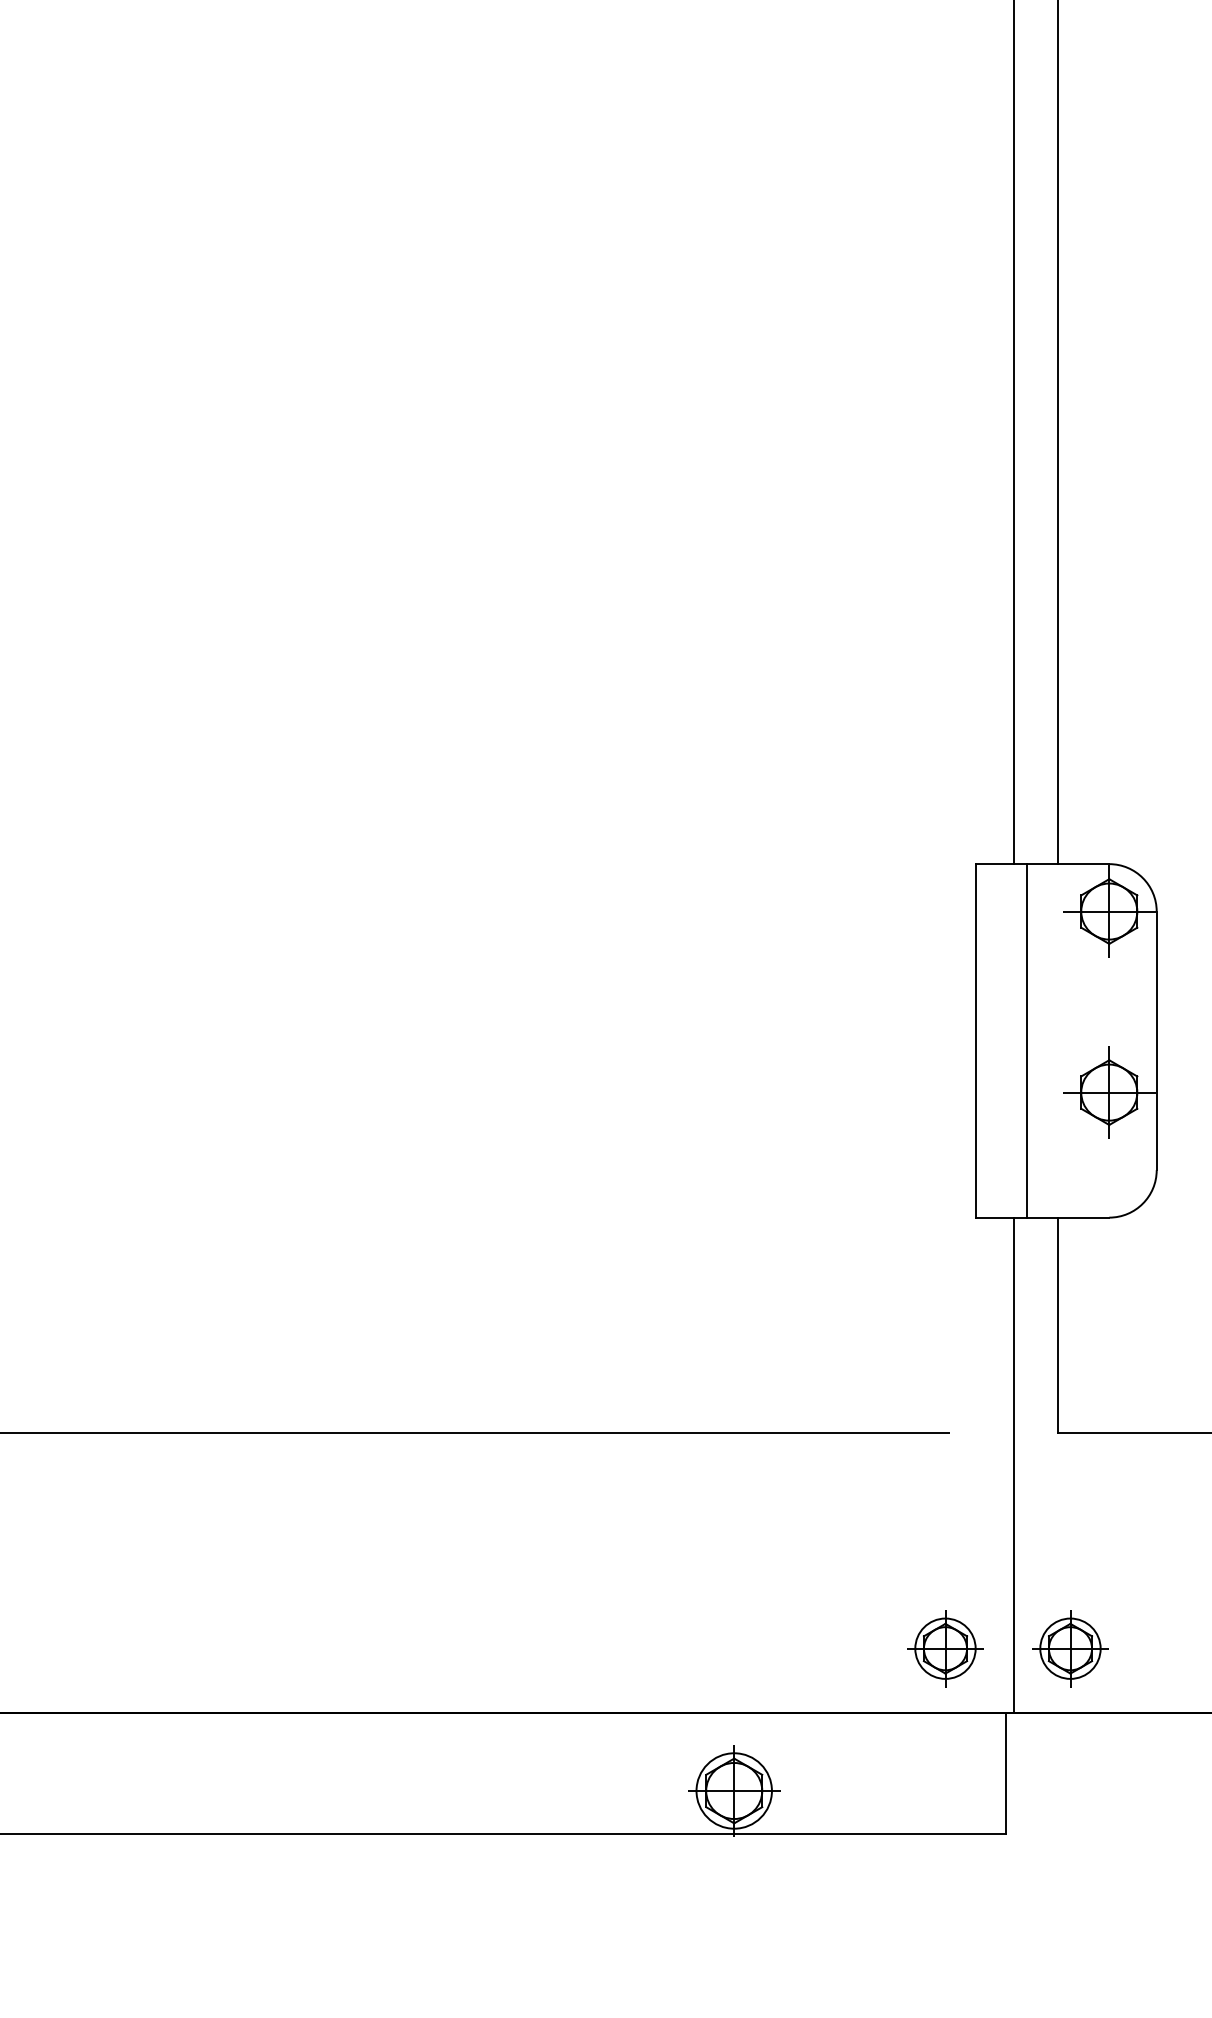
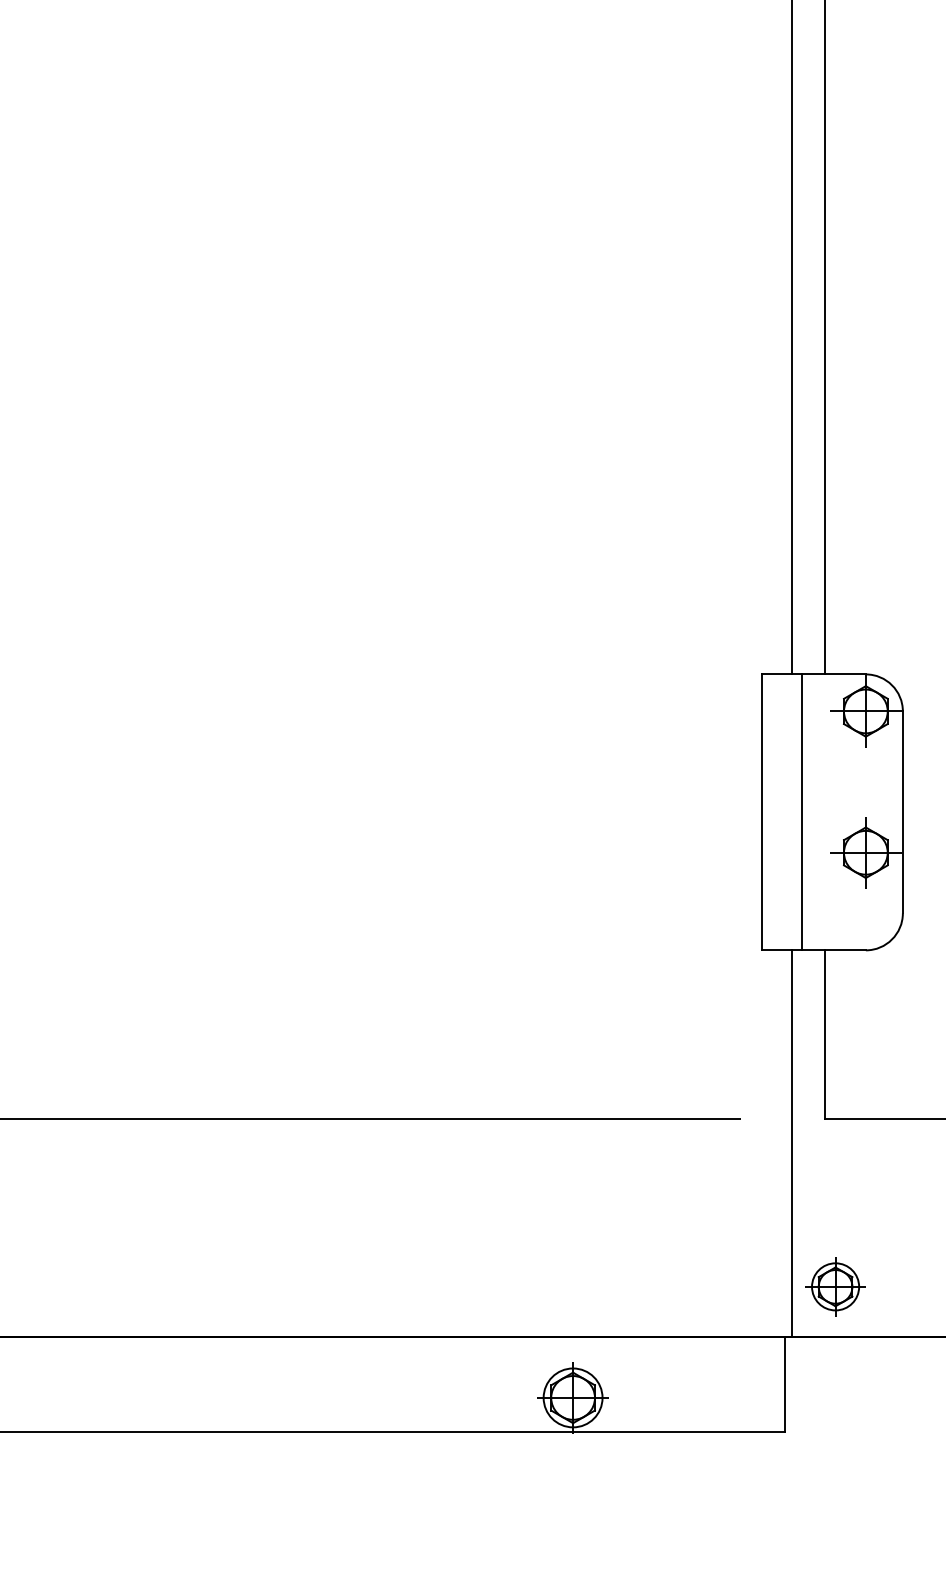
part: (945, 1648) -> (738, 1286), removed

